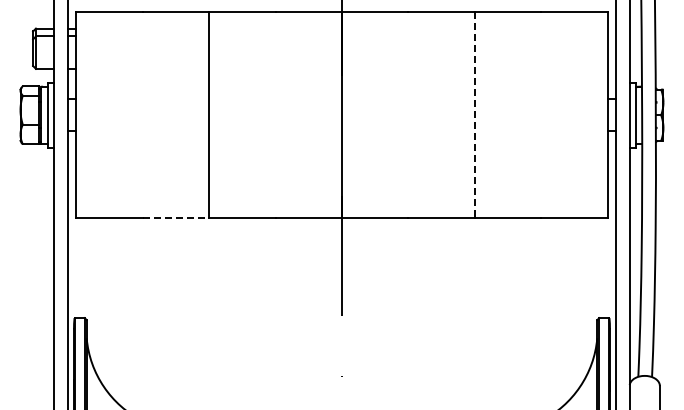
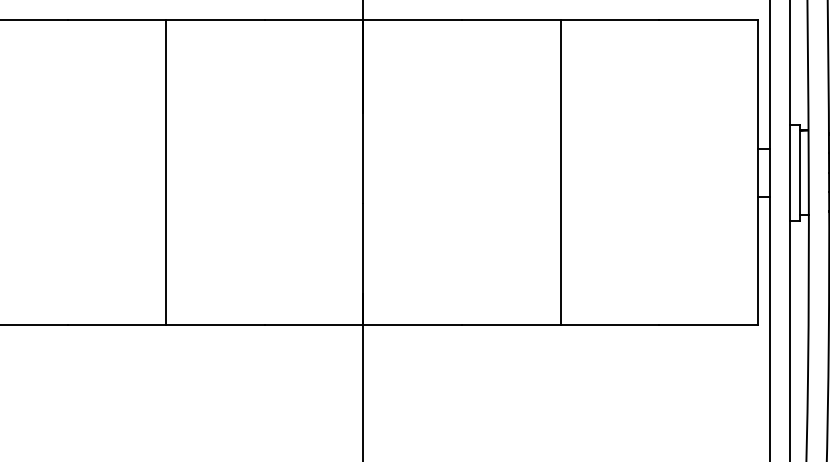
line: (474, 115) -> (560, 173), dashed -> solid
line: (176, 218) -> (117, 325), dashed -> solid

